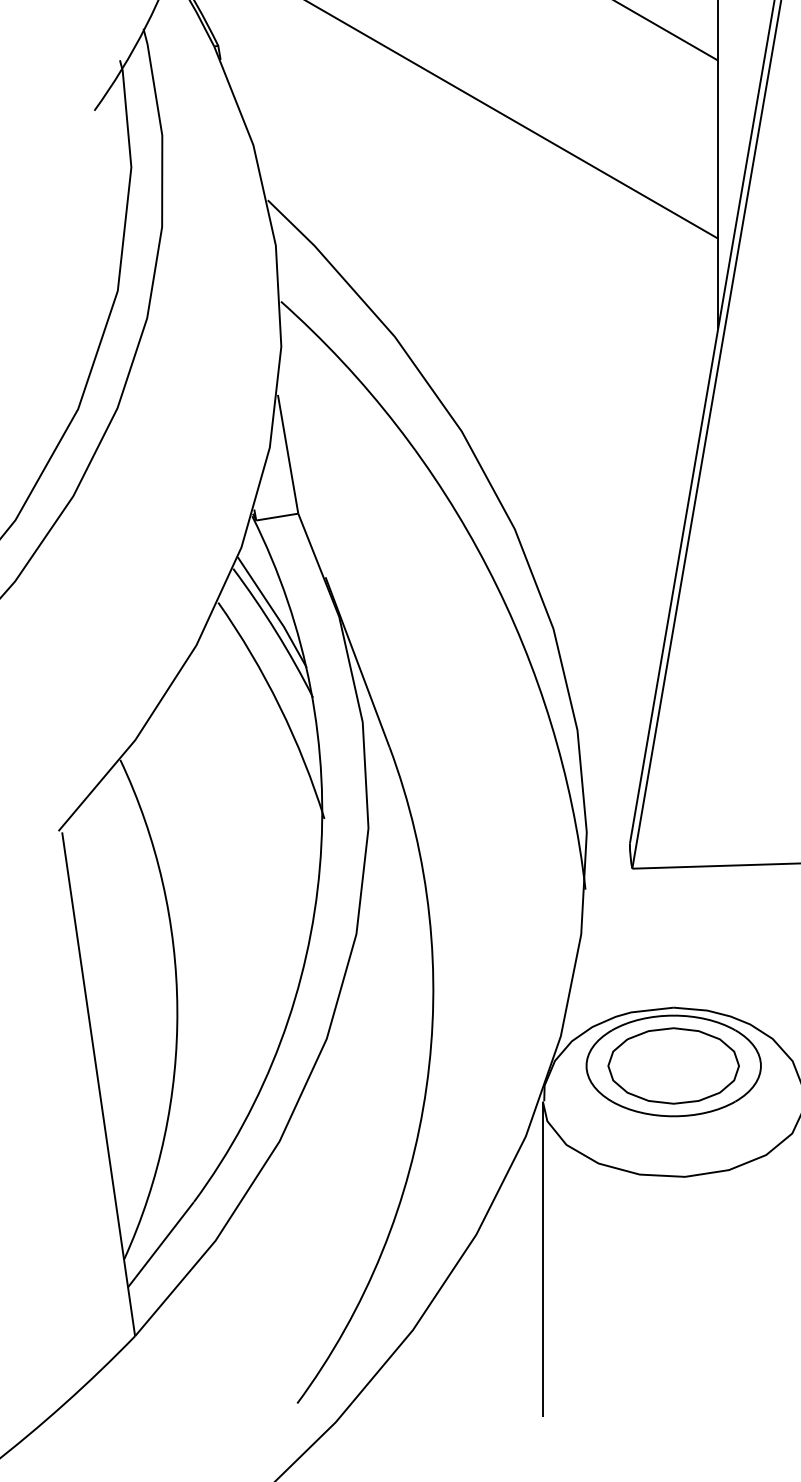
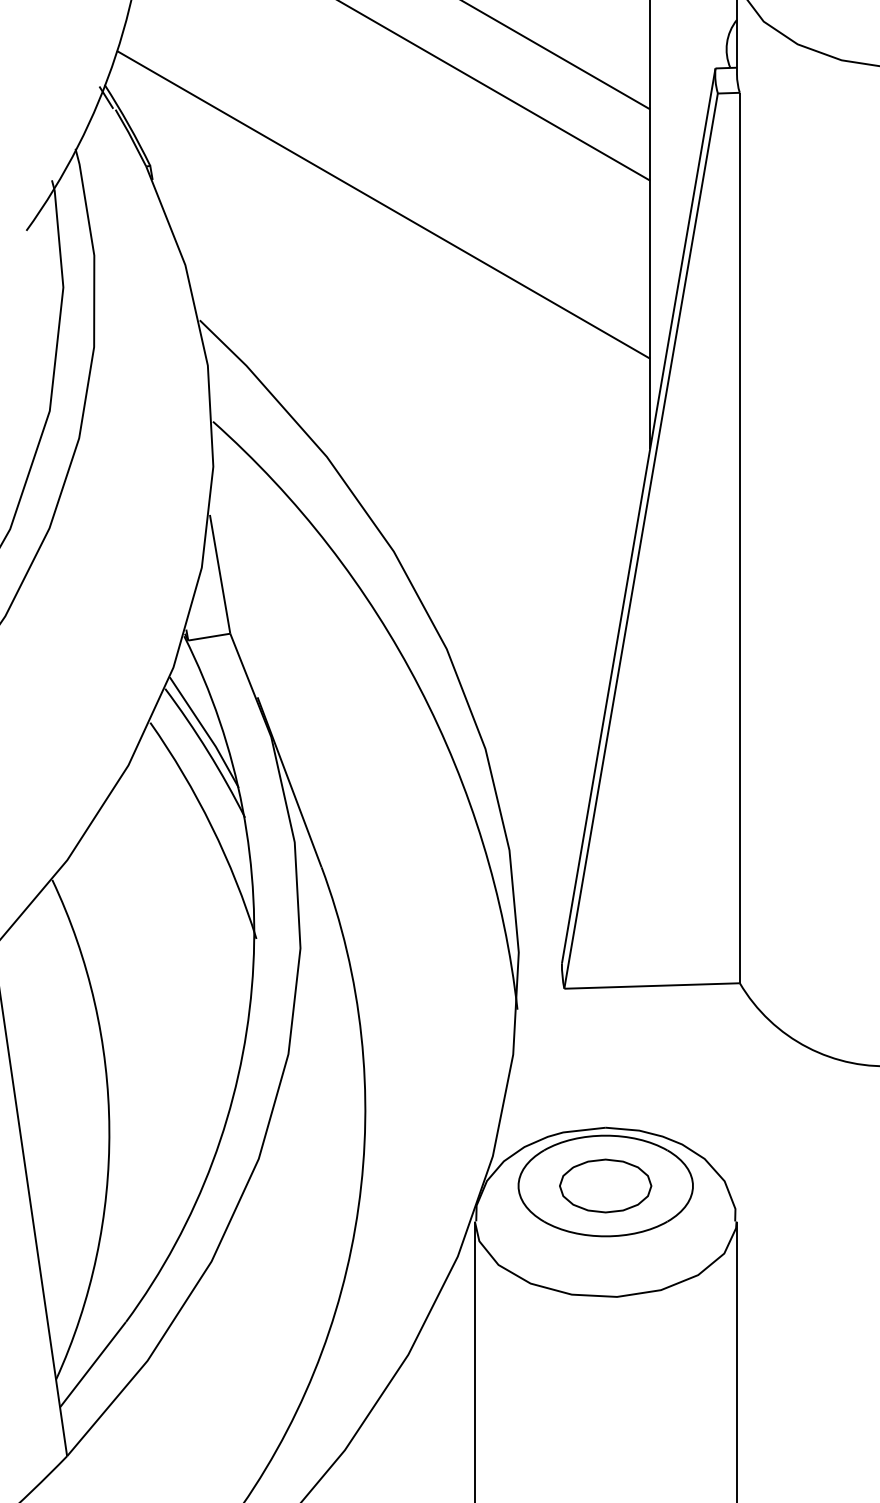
part: (673, 1065) -> (605, 1185), size x0.7

